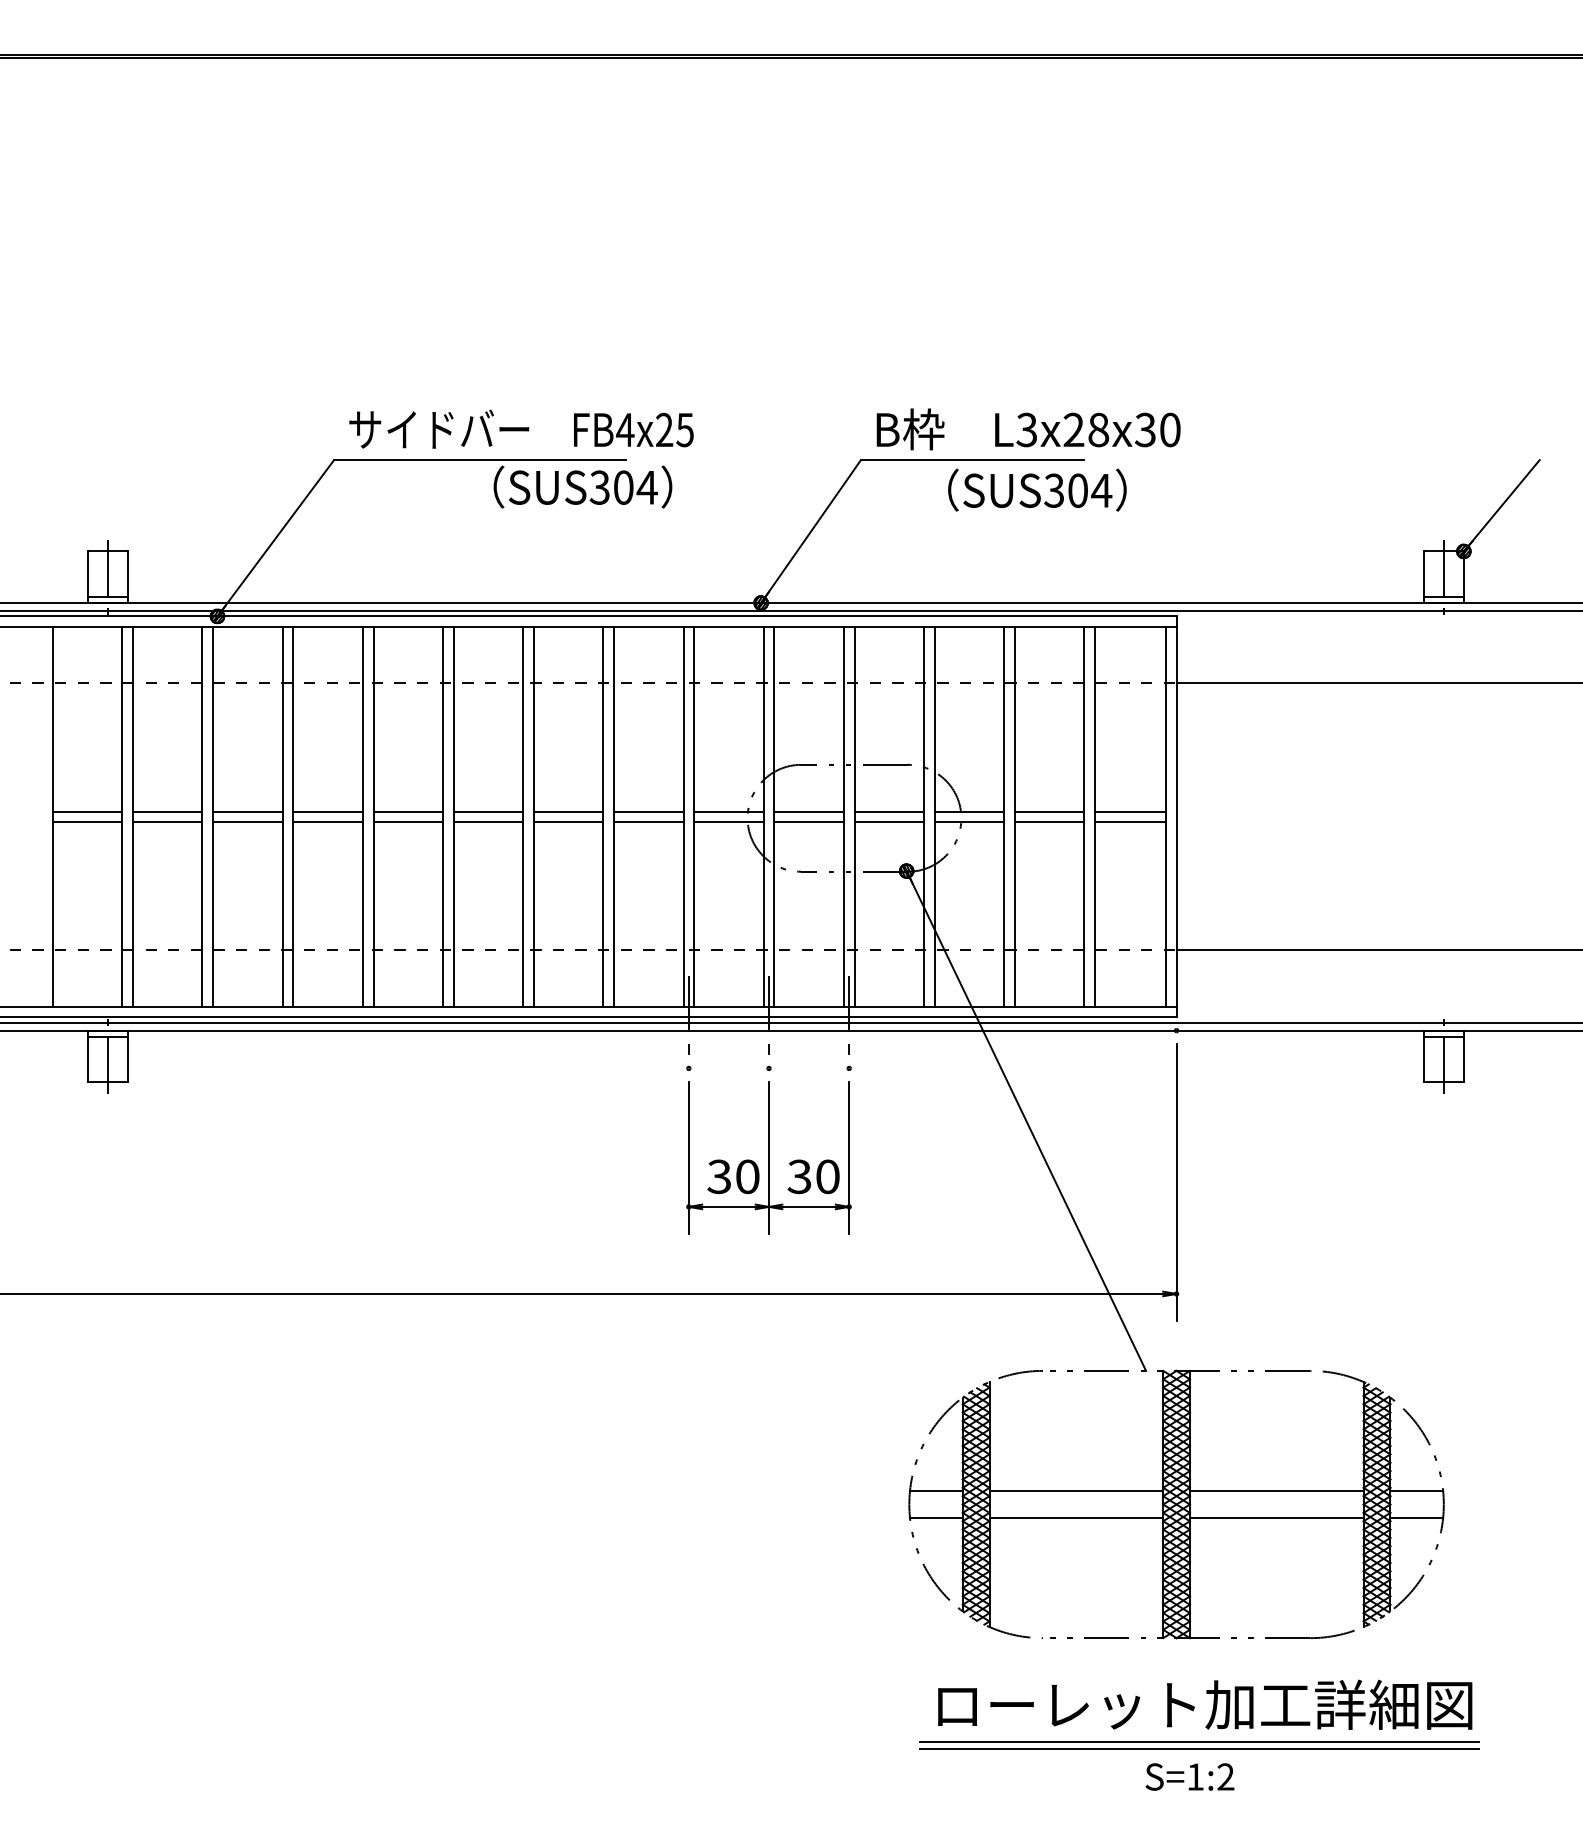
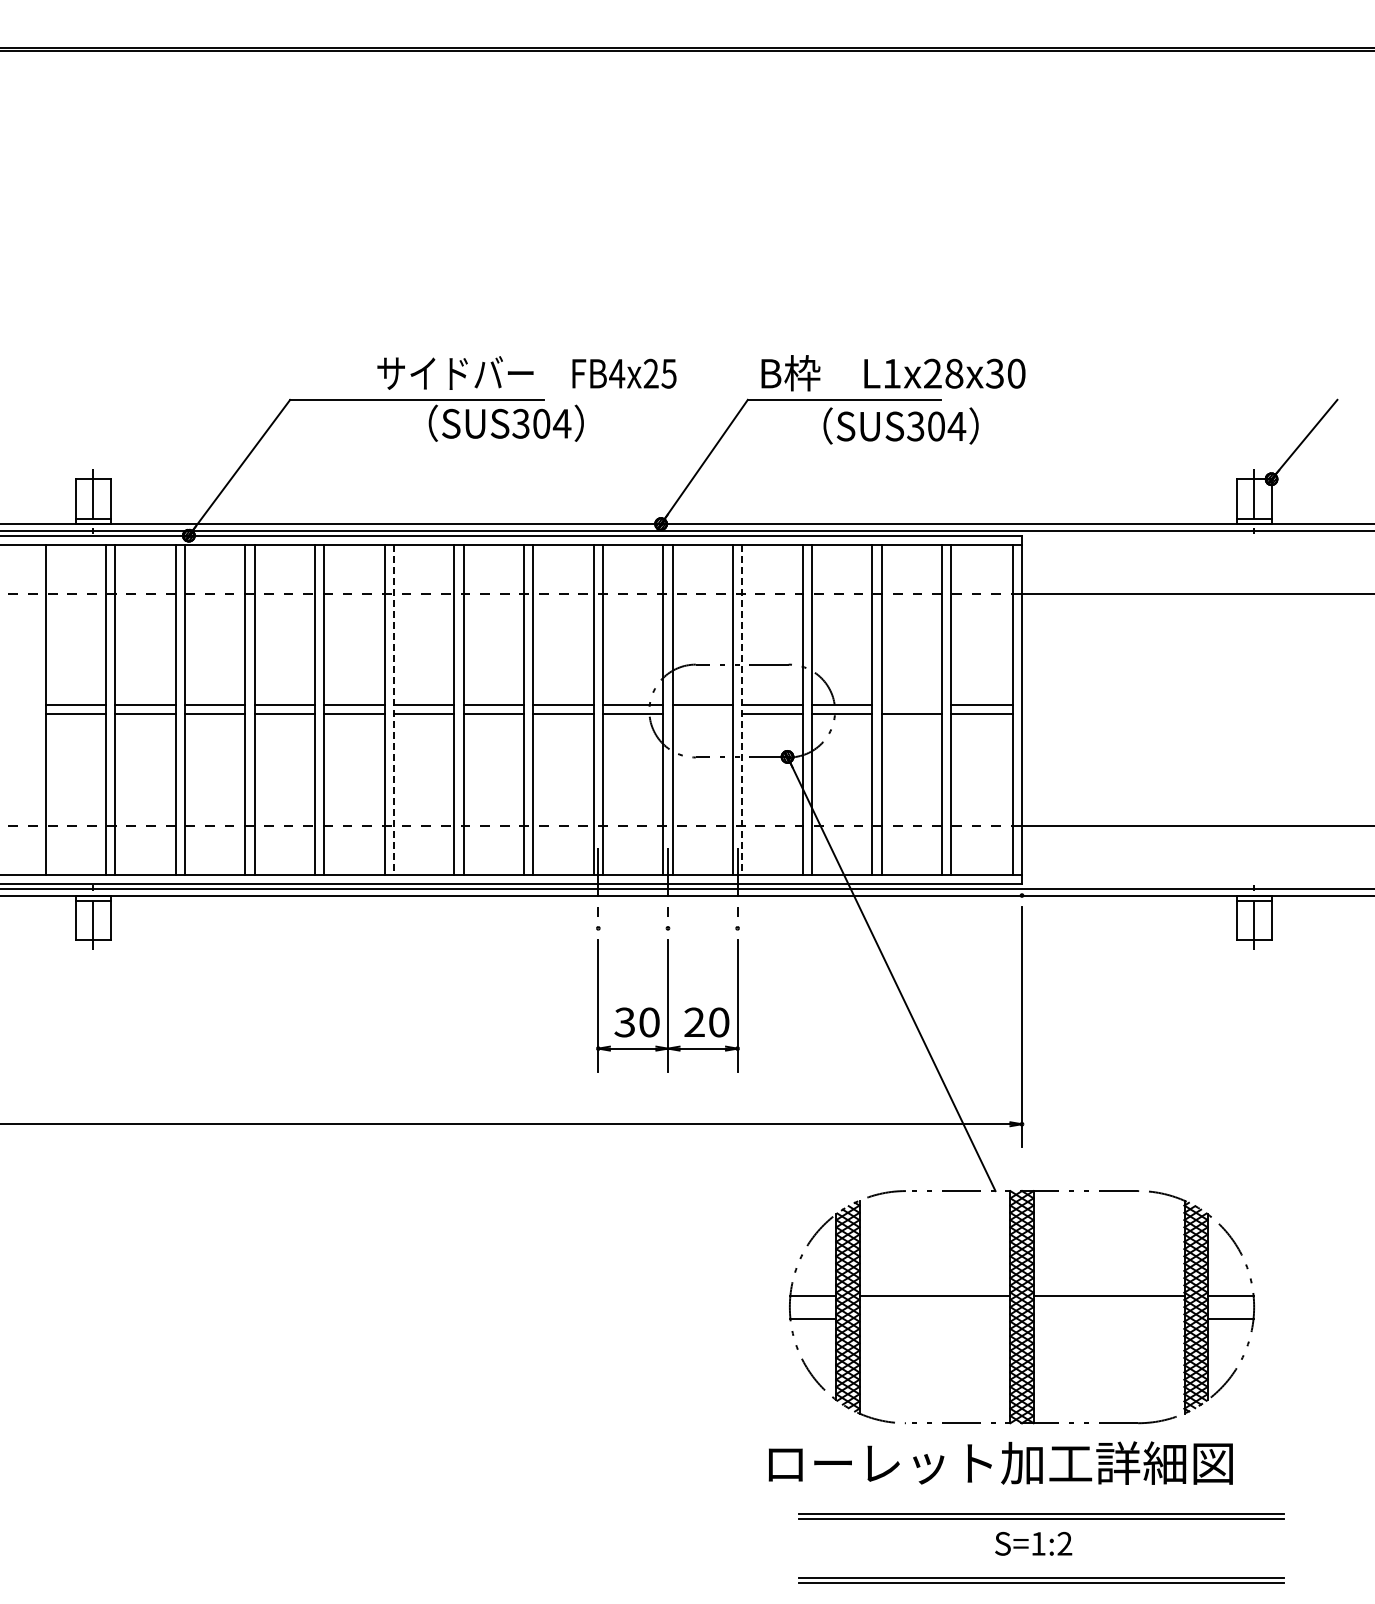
text: (520, 428) -> (526, 372), moved
text: (1026, 429) -> (891, 373), L3x28x30 -> L1x28x30
line: (1049, 811) -> (911, 705), removed
line: (454, 816) -> (394, 709), solid -> dashed
line: (854, 816) -> (742, 709), solid -> dashed
line: (808, 822) -> (702, 714), removed
text: (799, 1176) -> (694, 1022), 30 -> 20
line: (1075, 1517) -> (934, 1318), removed
line: (1276, 1517) -> (1108, 1318), removed
text: (1204, 1704) -> (1000, 1462), moved
part: (1199, 1819) -> (1041, 1580), added

